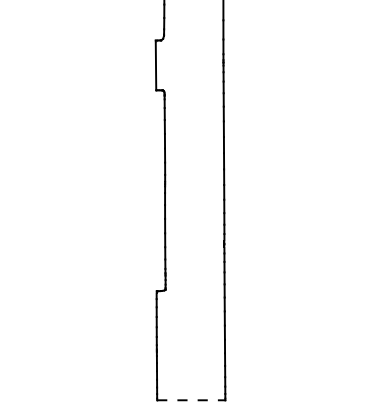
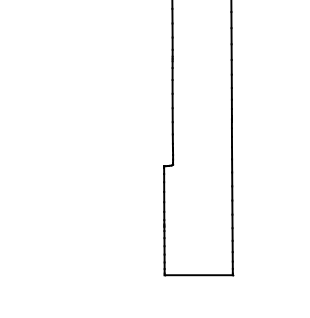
line: (191, 400) -> (198, 275), dashed -> solid

